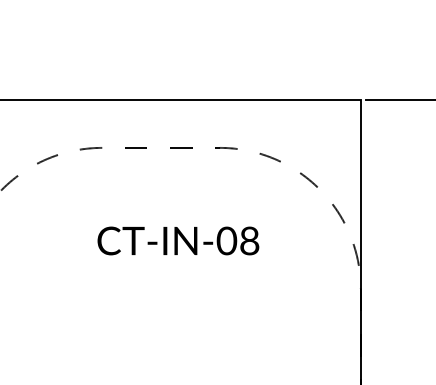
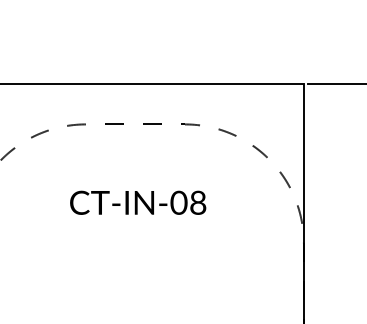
text: (178, 240) -> (138, 202), moved

